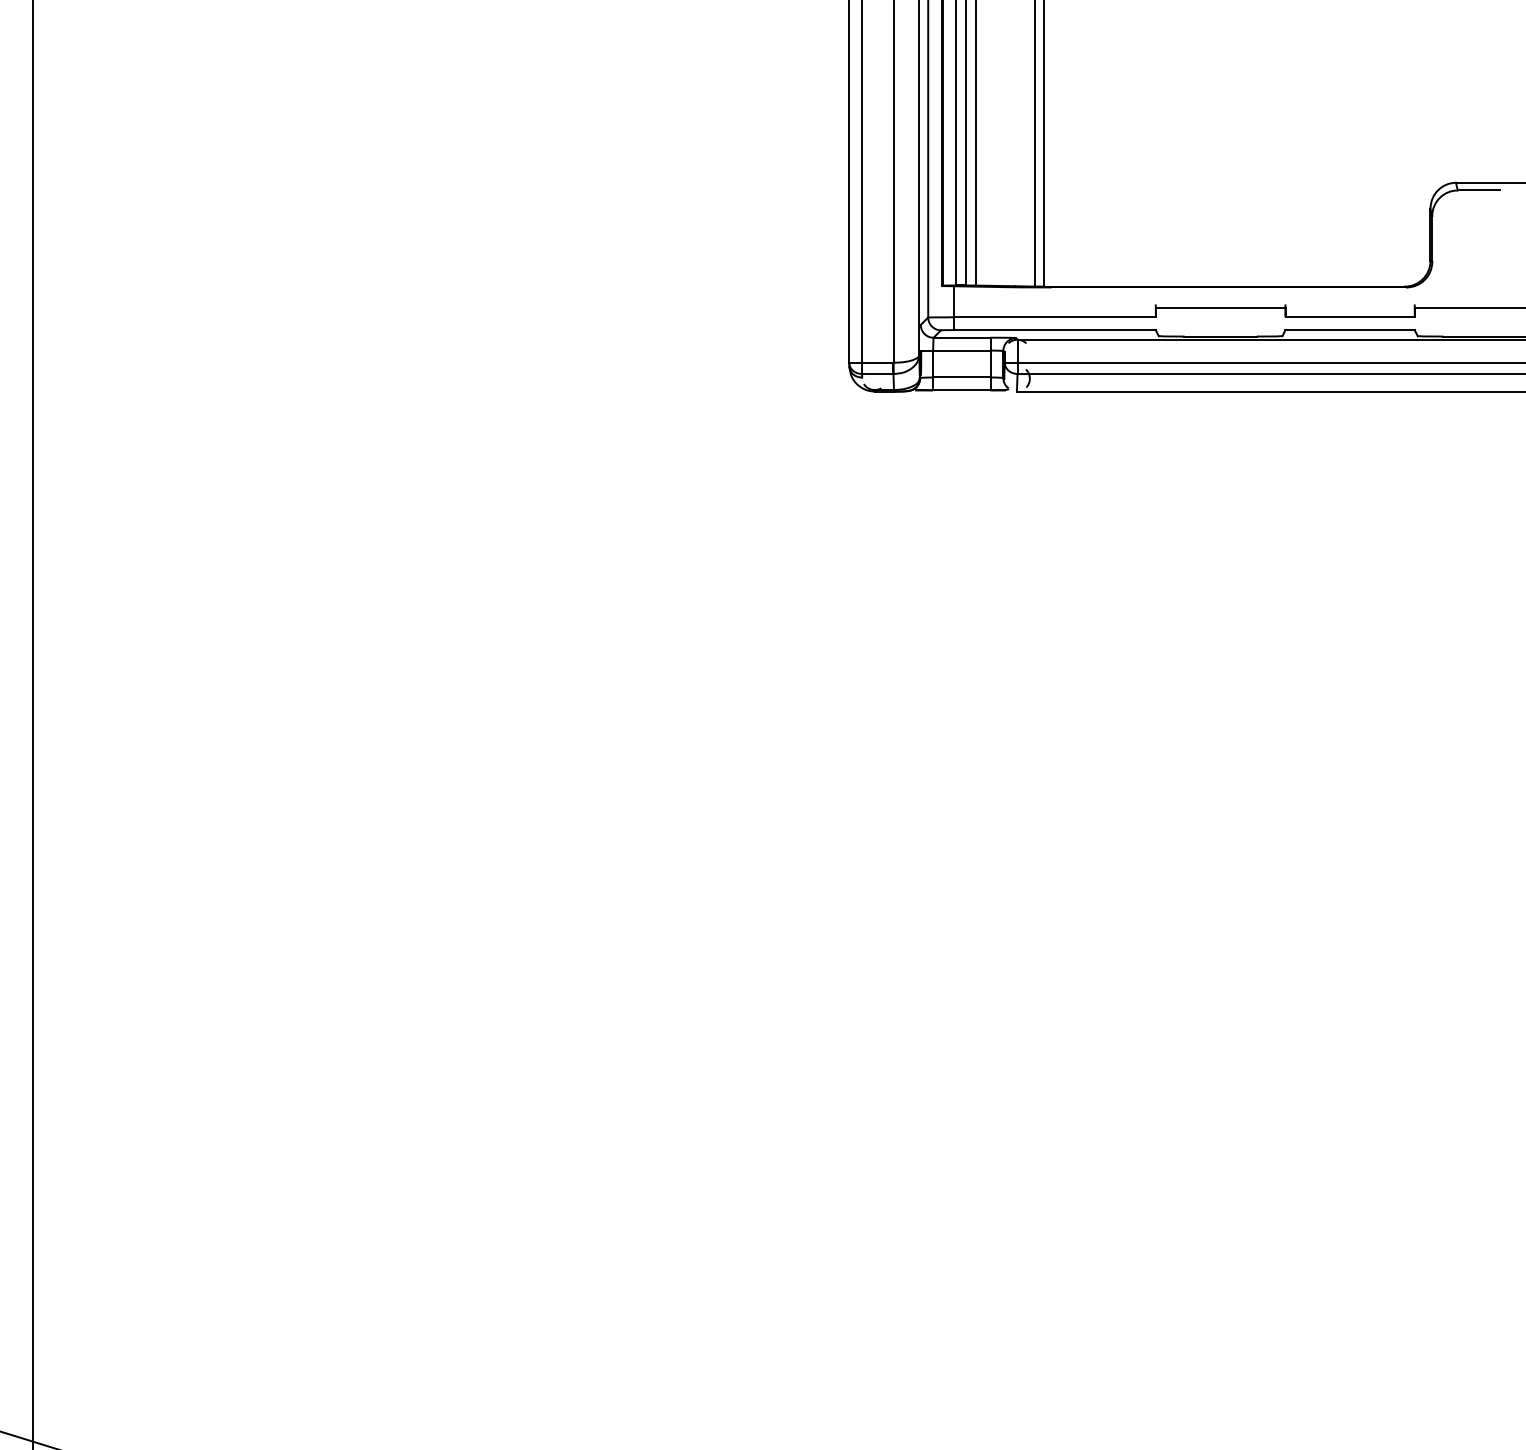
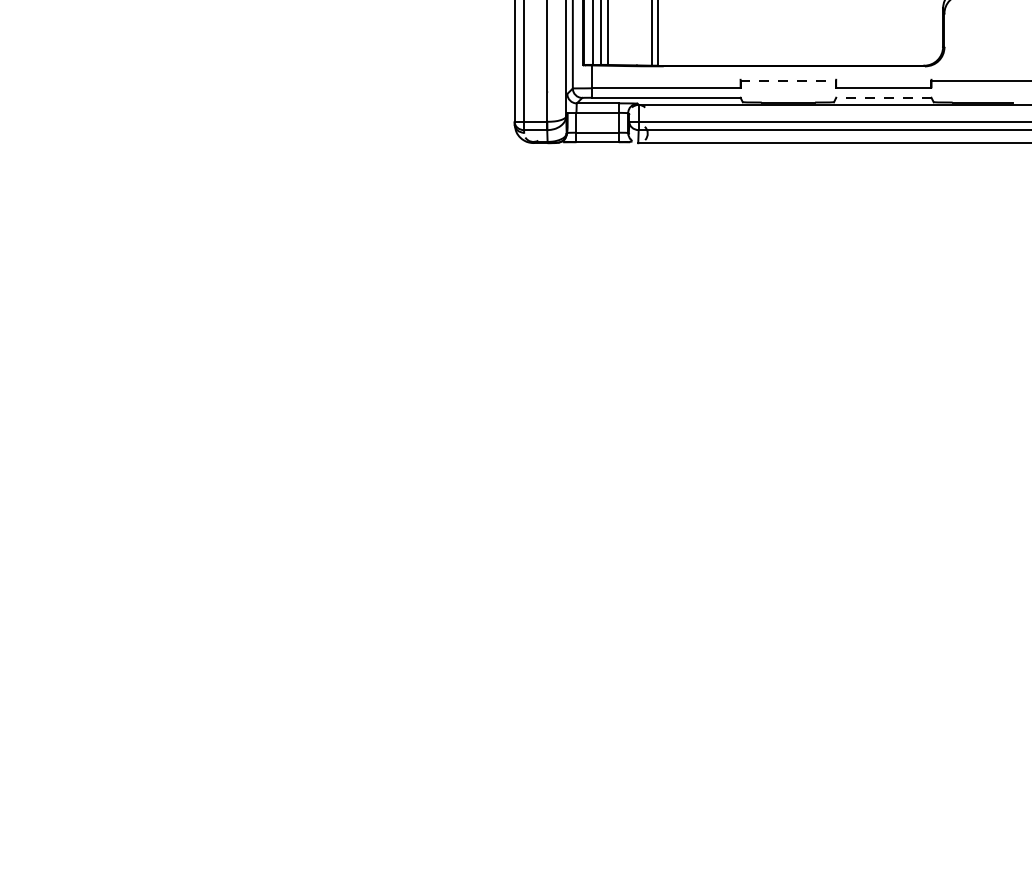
line: (1220, 307) -> (788, 81), solid -> dashed
line: (1350, 330) -> (884, 98), solid -> dashed

